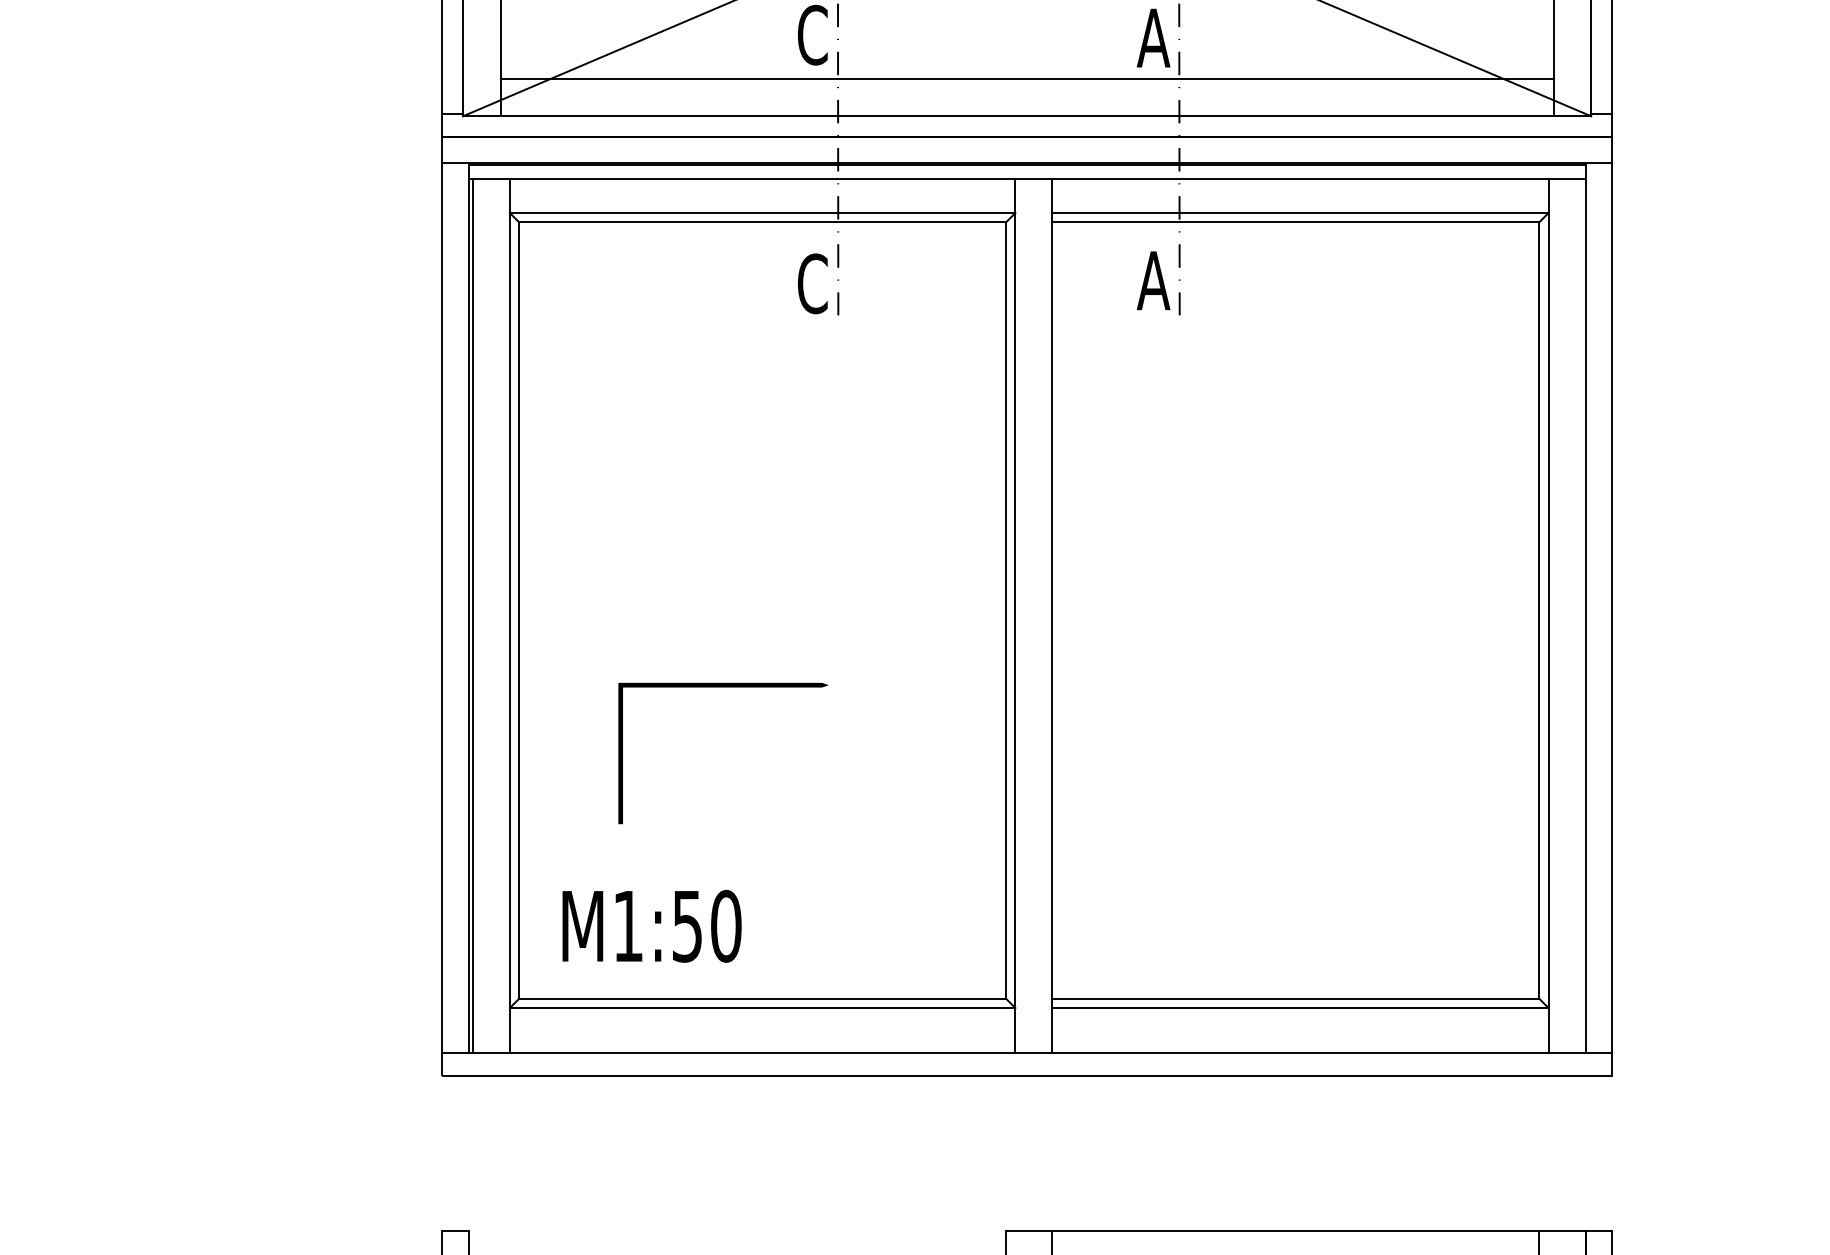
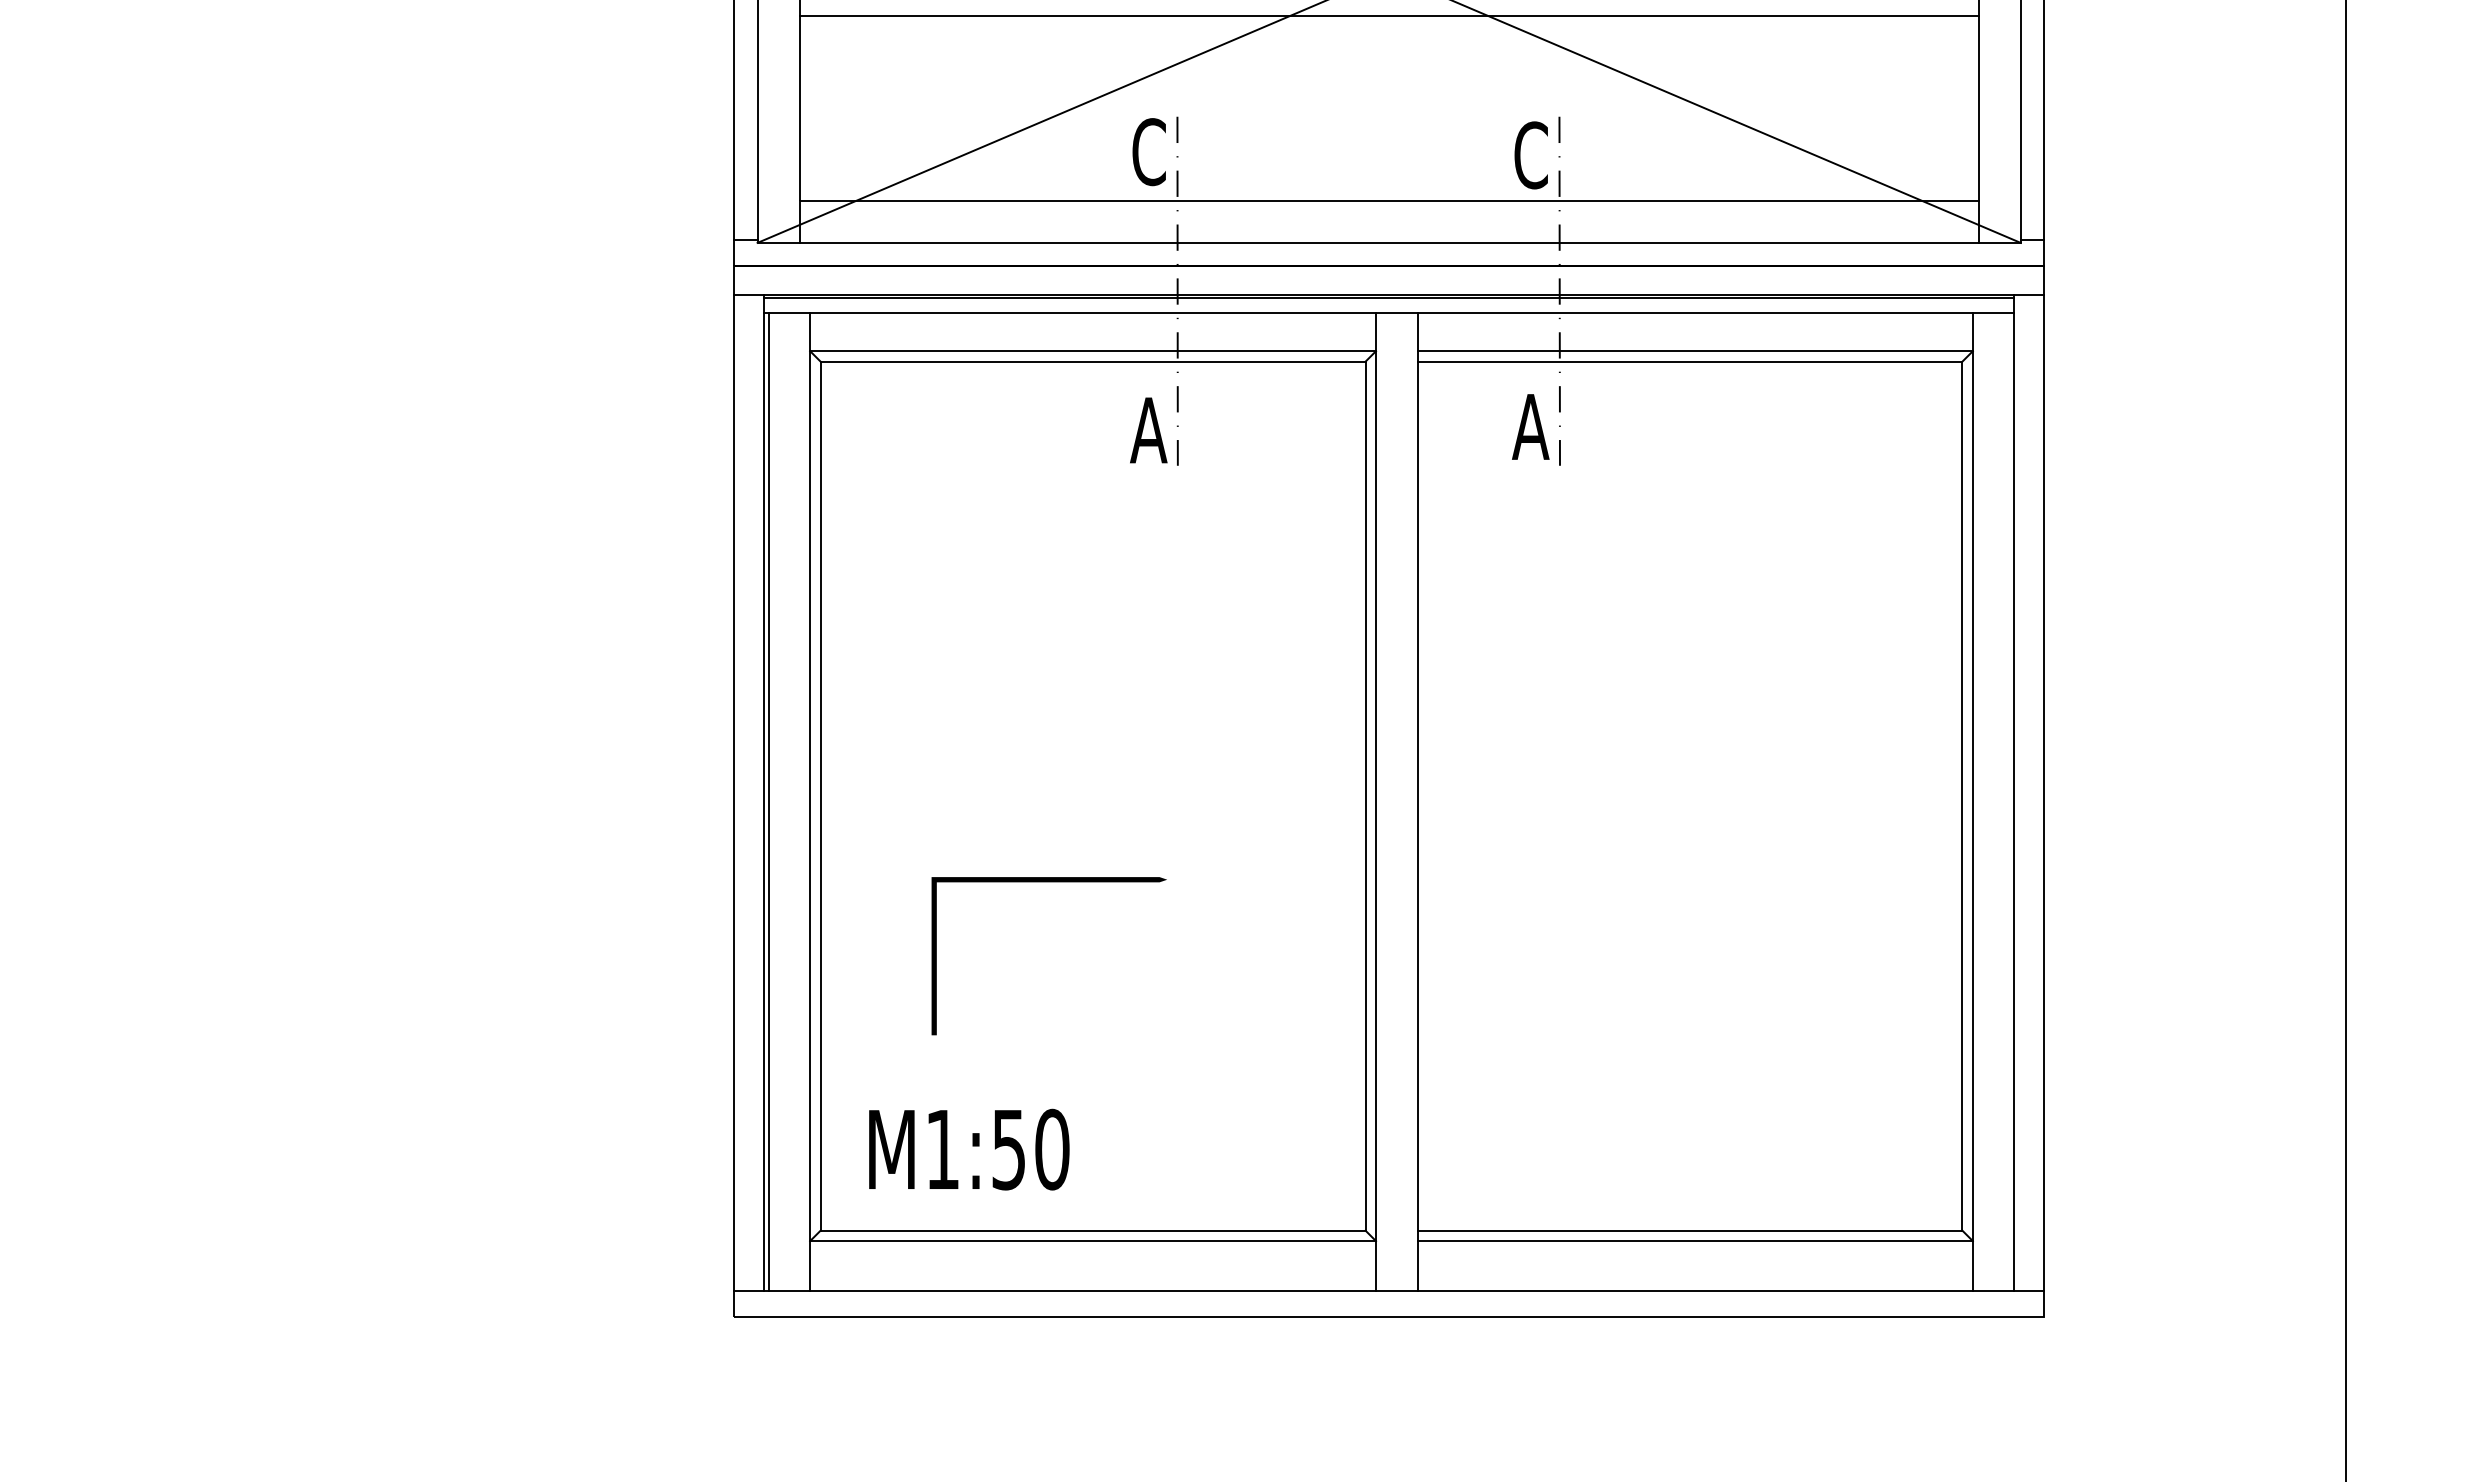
text: (1153, 38) -> (1530, 155), A -> C
text: (812, 283) -> (1148, 430), C -> A

